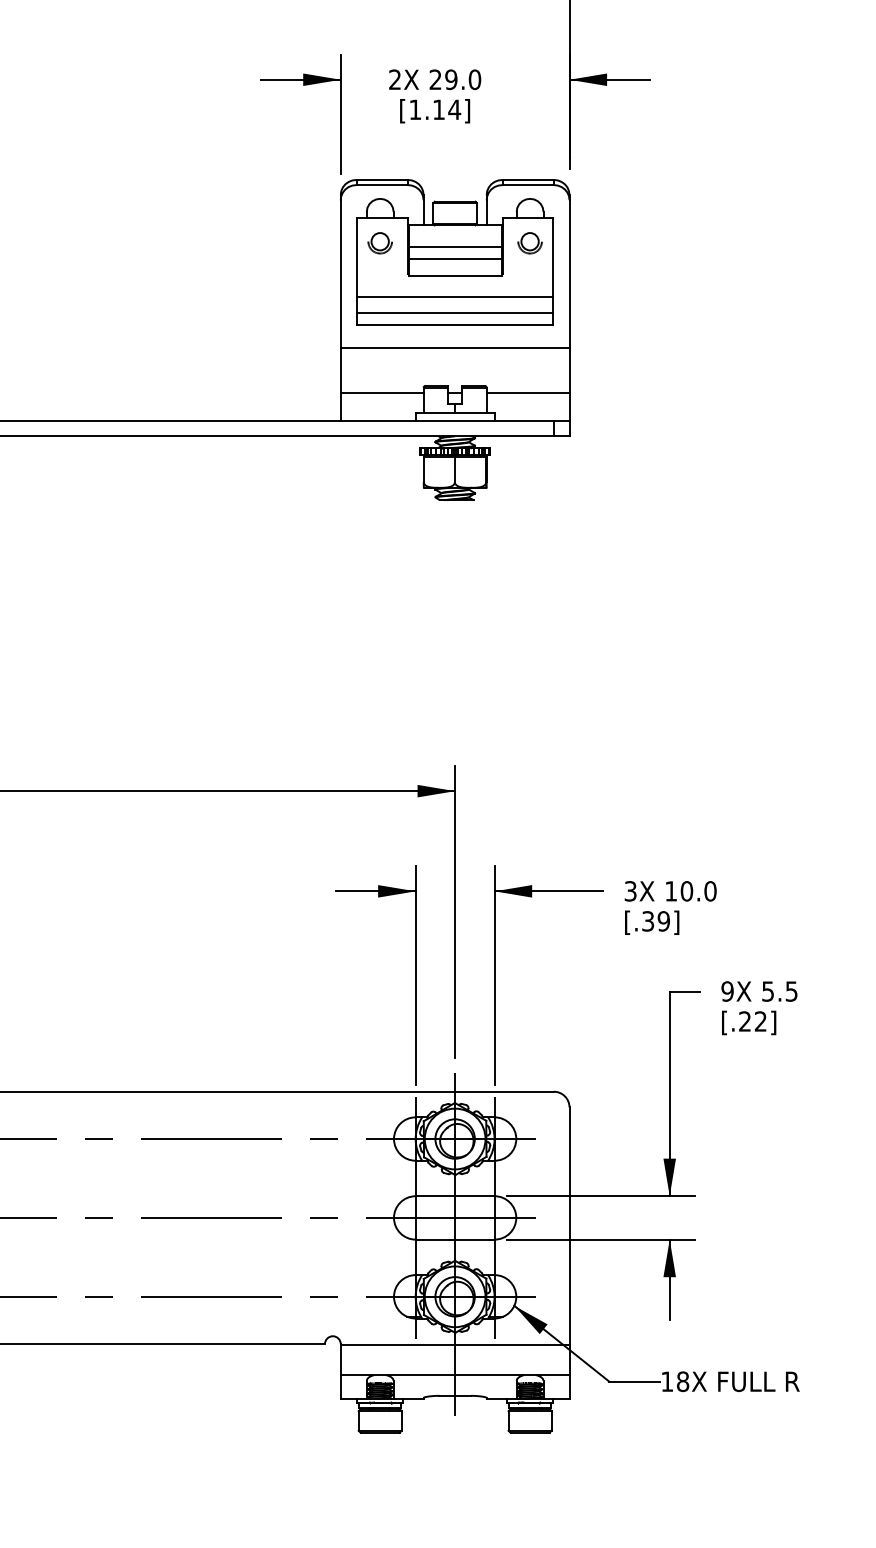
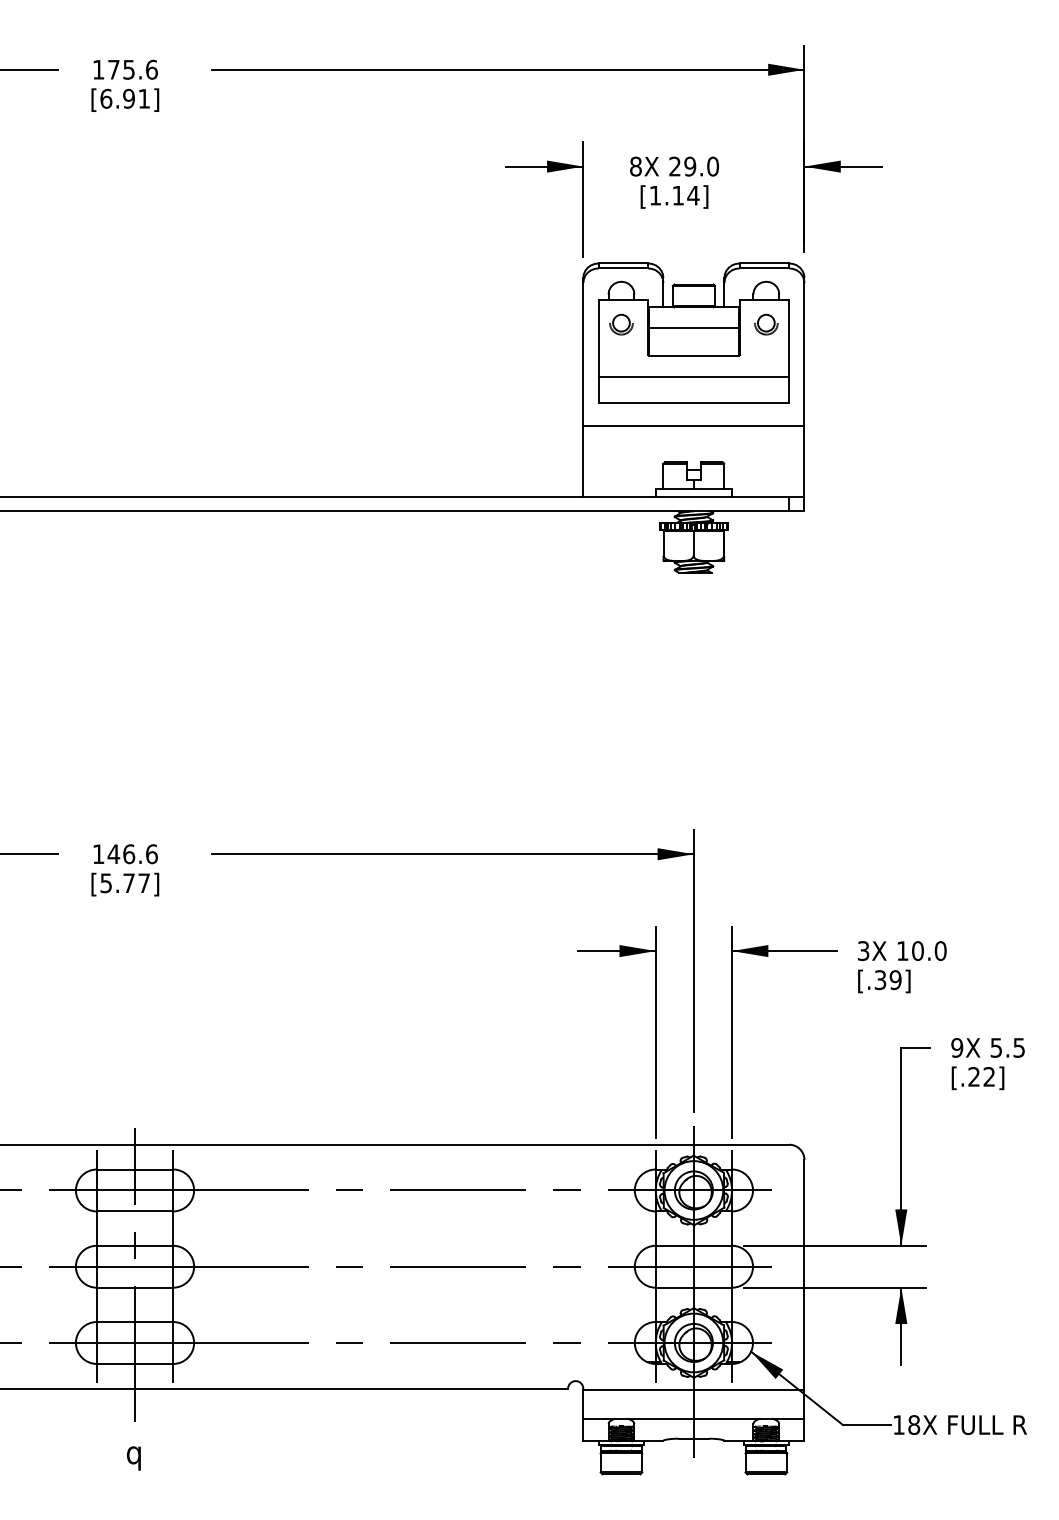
text: (394, 79) -> (635, 166), 2X -> 8X
line: (454, 258) -> (693, 339), removed
line: (454, 313) -> (693, 392), removed
line: (382, 393) -> (623, 469), removed
line: (528, 393) -> (764, 469), removed

